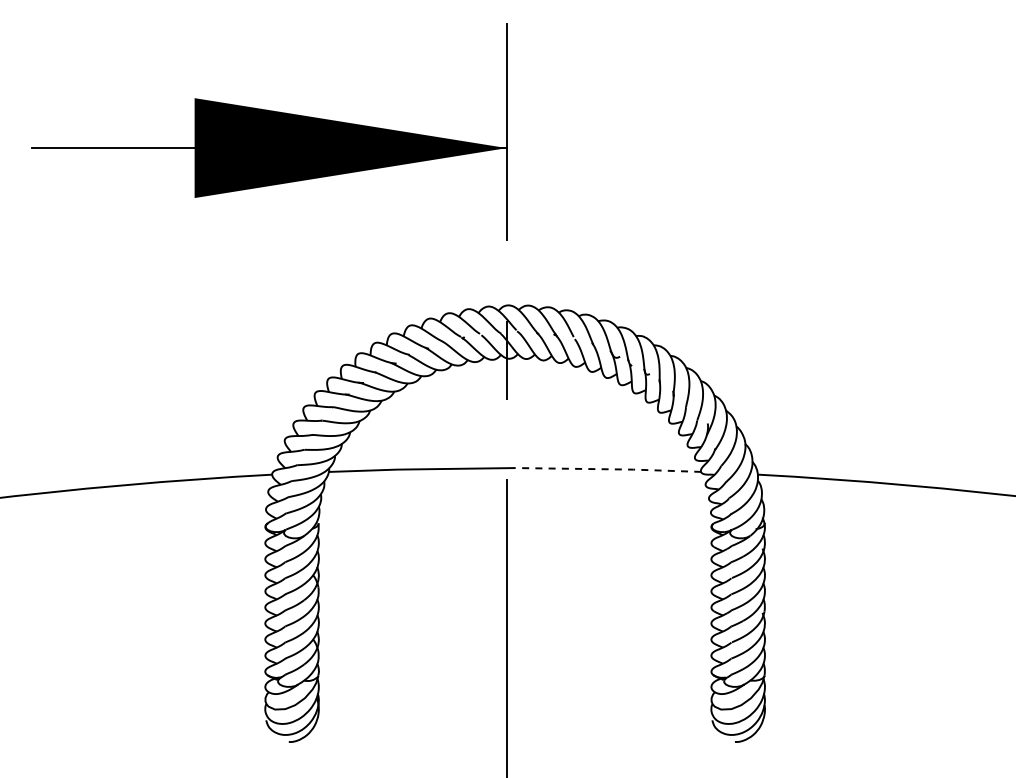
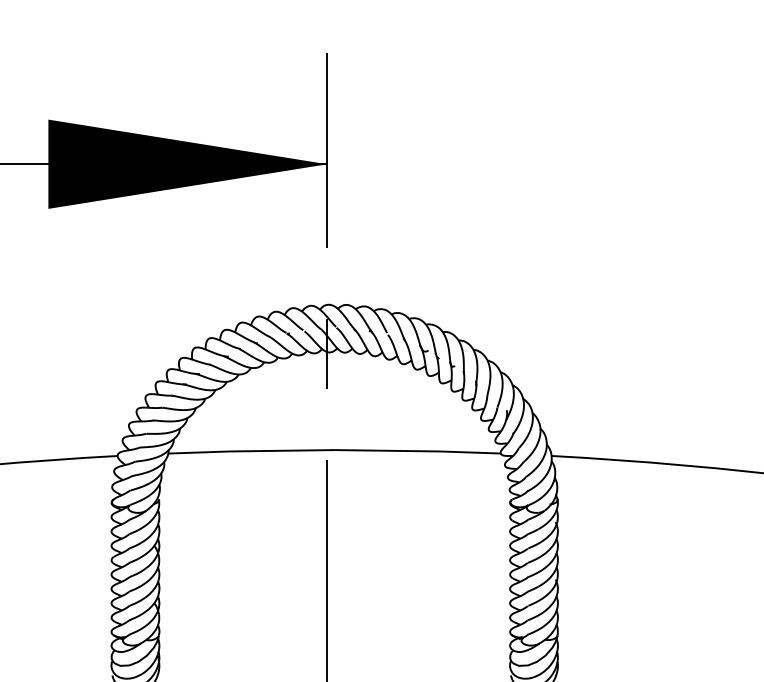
line: (608, 469) -> (418, 451), dashed -> solid

